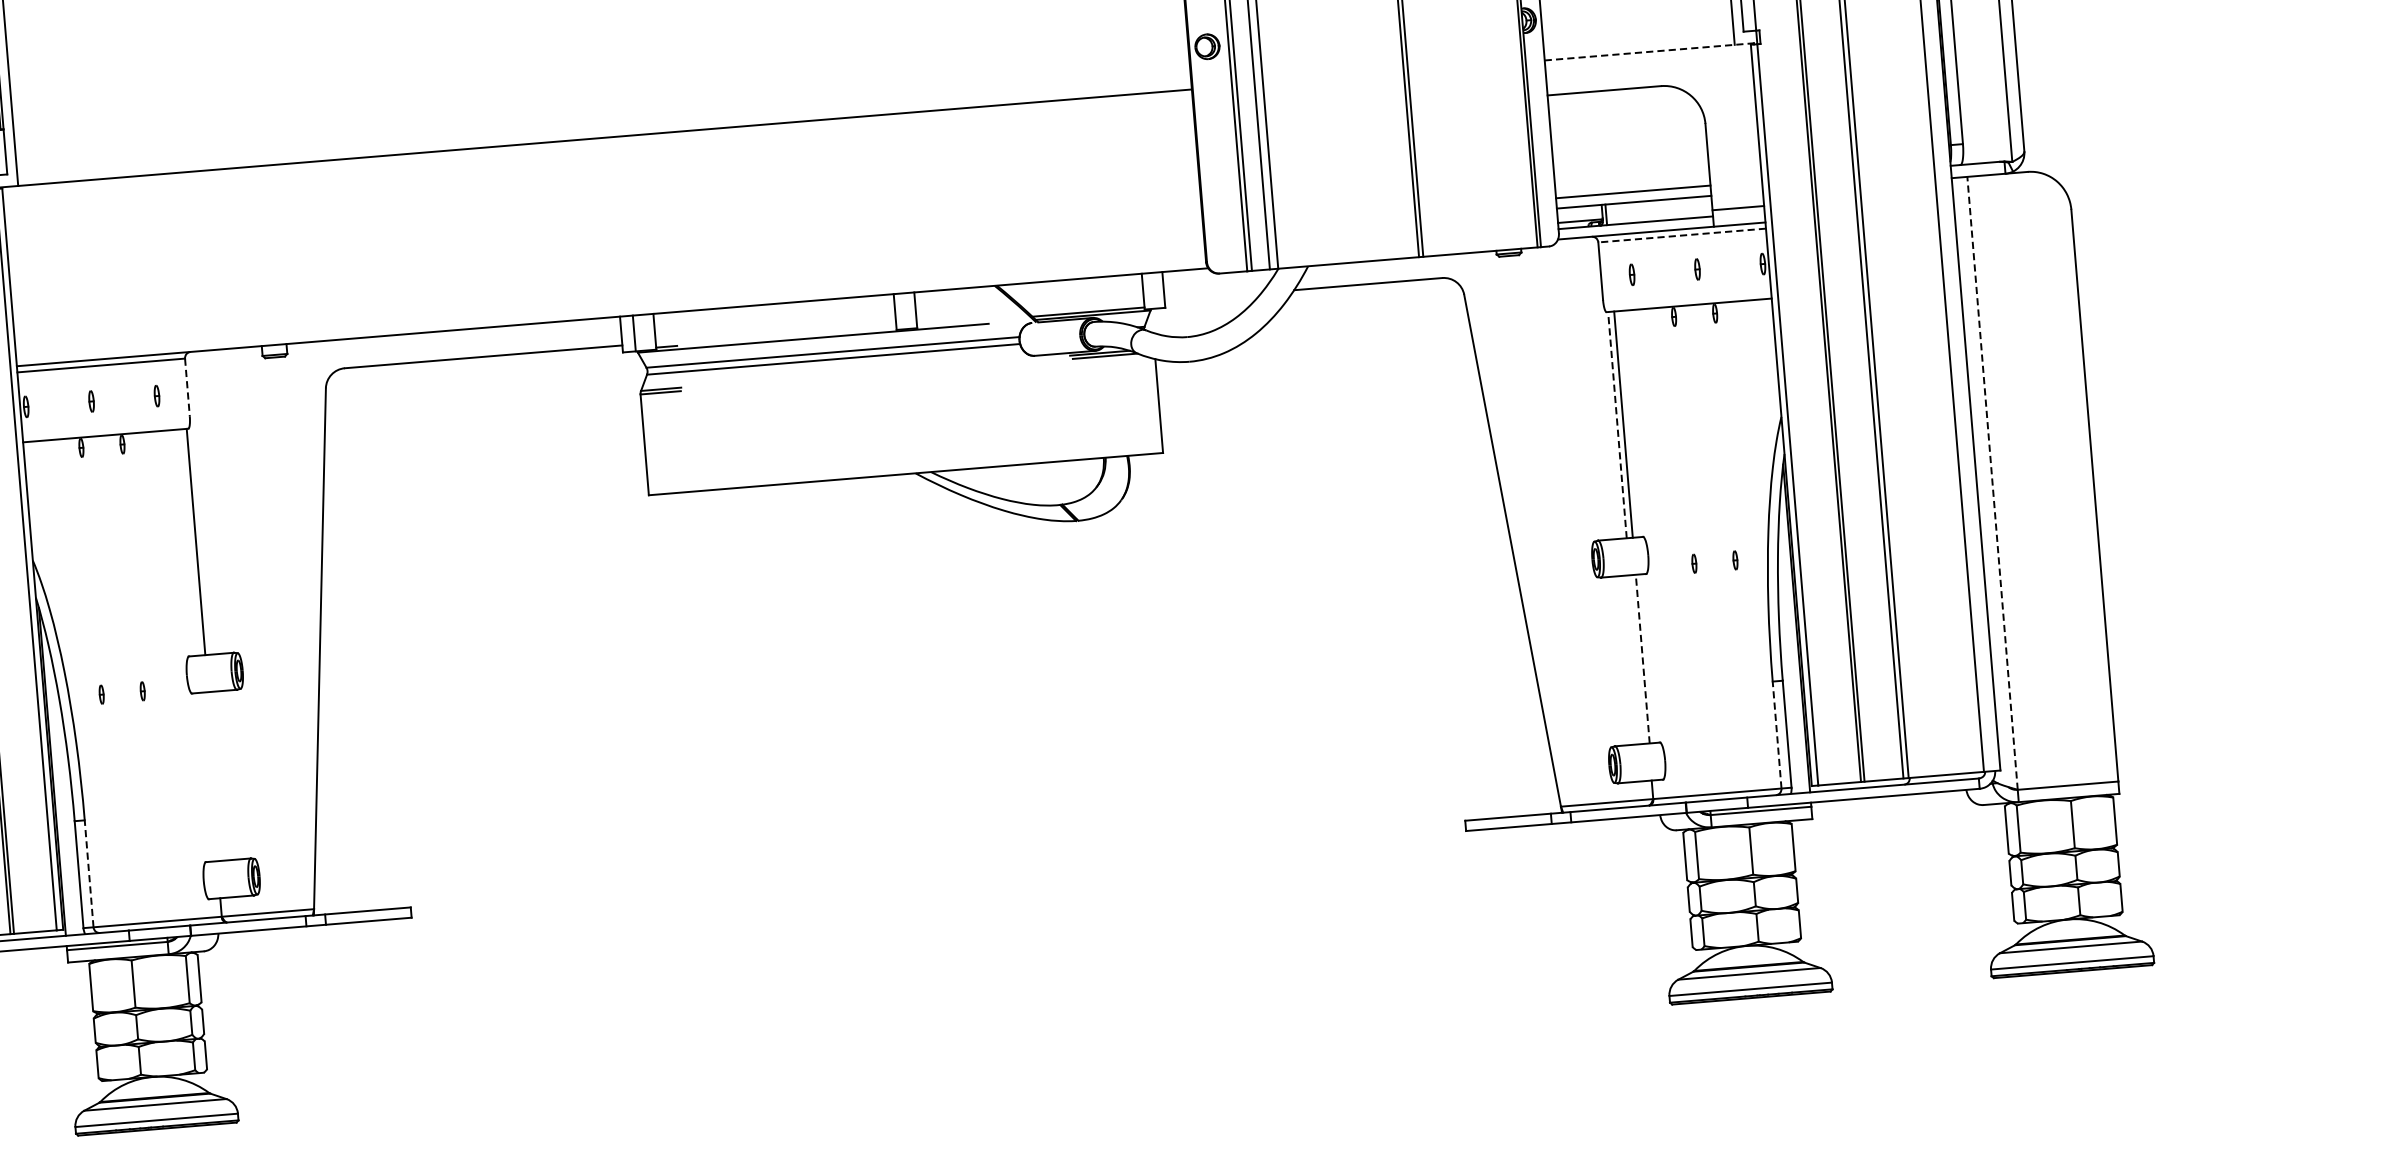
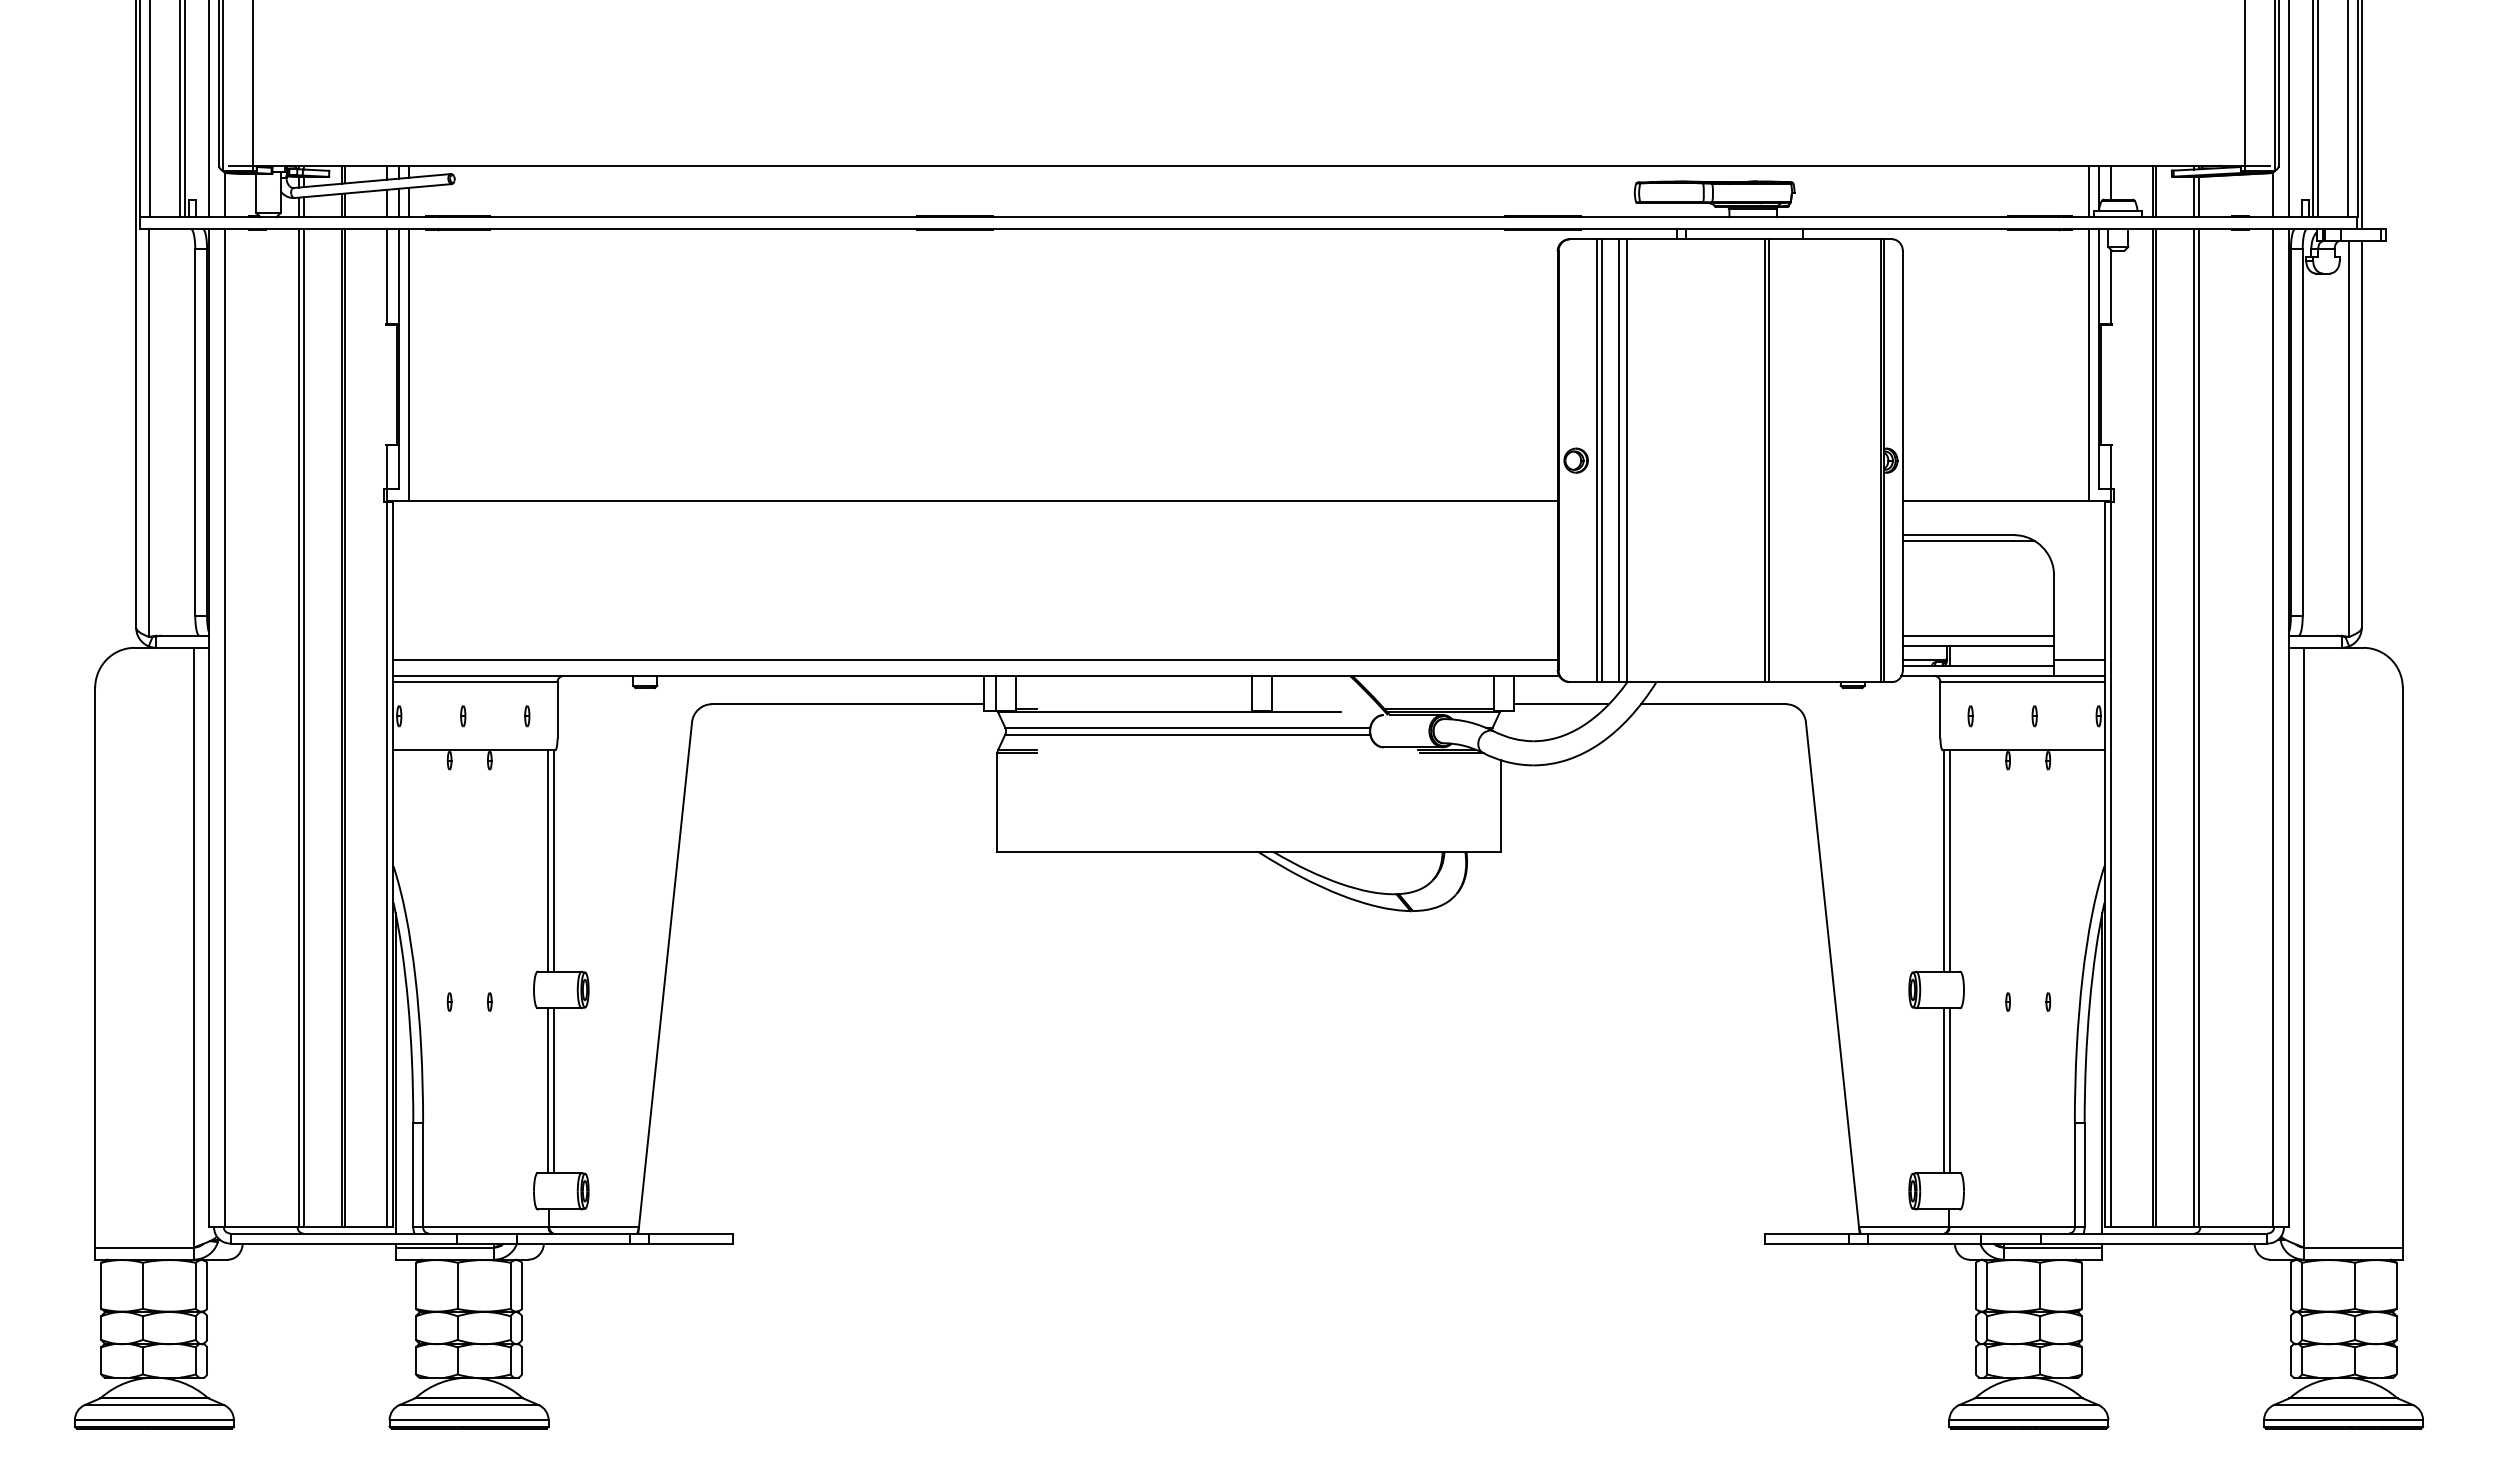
line: (1650, 51) -> (2006, 500), dashed -> solid
line: (1615, 96) -> (1968, 541), added
line: (1681, 236) -> (2021, 682), dashed -> solid
line: (1212, 297) -> (1561, 704), added
line: (610, 300) -> (975, 659), added
line: (187, 387) -> (557, 710), dashed -> solid
line: (1617, 425) -> (1944, 861), dashed -> solid
line: (1992, 483) -> (2304, 947), dashed -> solid
line: (189, 541) -> (547, 860), added
line: (1642, 658) -> (1950, 1090), dashed -> solid
line: (1636, 659) -> (1944, 1090), added
line: (1776, 734) -> (2074, 1174), dashed -> solid
line: (209, 776) -> (547, 1090), added
line: (215, 776) -> (553, 1090), added
line: (89, 873) -> (423, 1174), dashed -> solid

